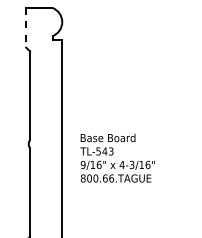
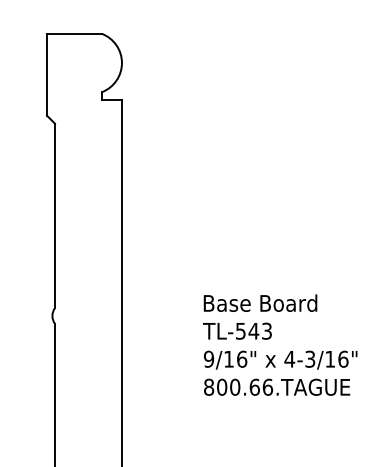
line: (26, 27) -> (47, 74), dashed -> solid
text: (117, 157) -> (280, 343), moved

